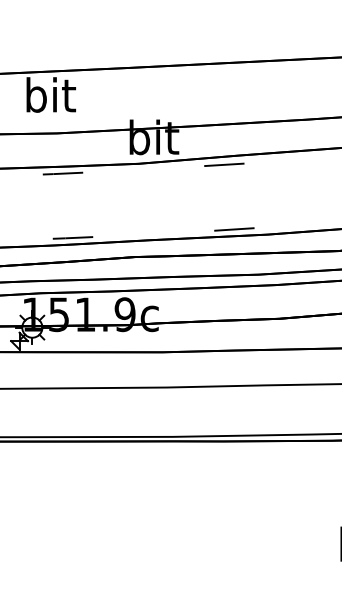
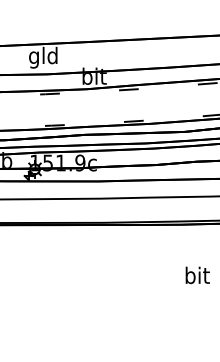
text: (49, 98) -> (43, 57), bit -> gld

